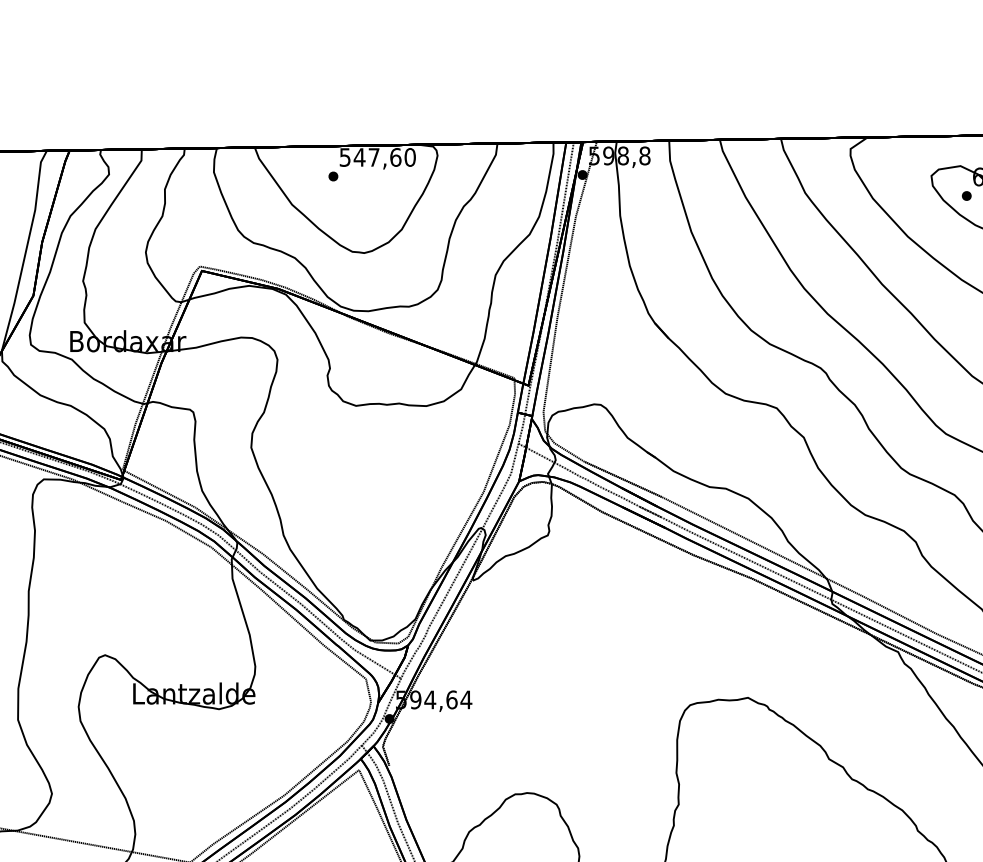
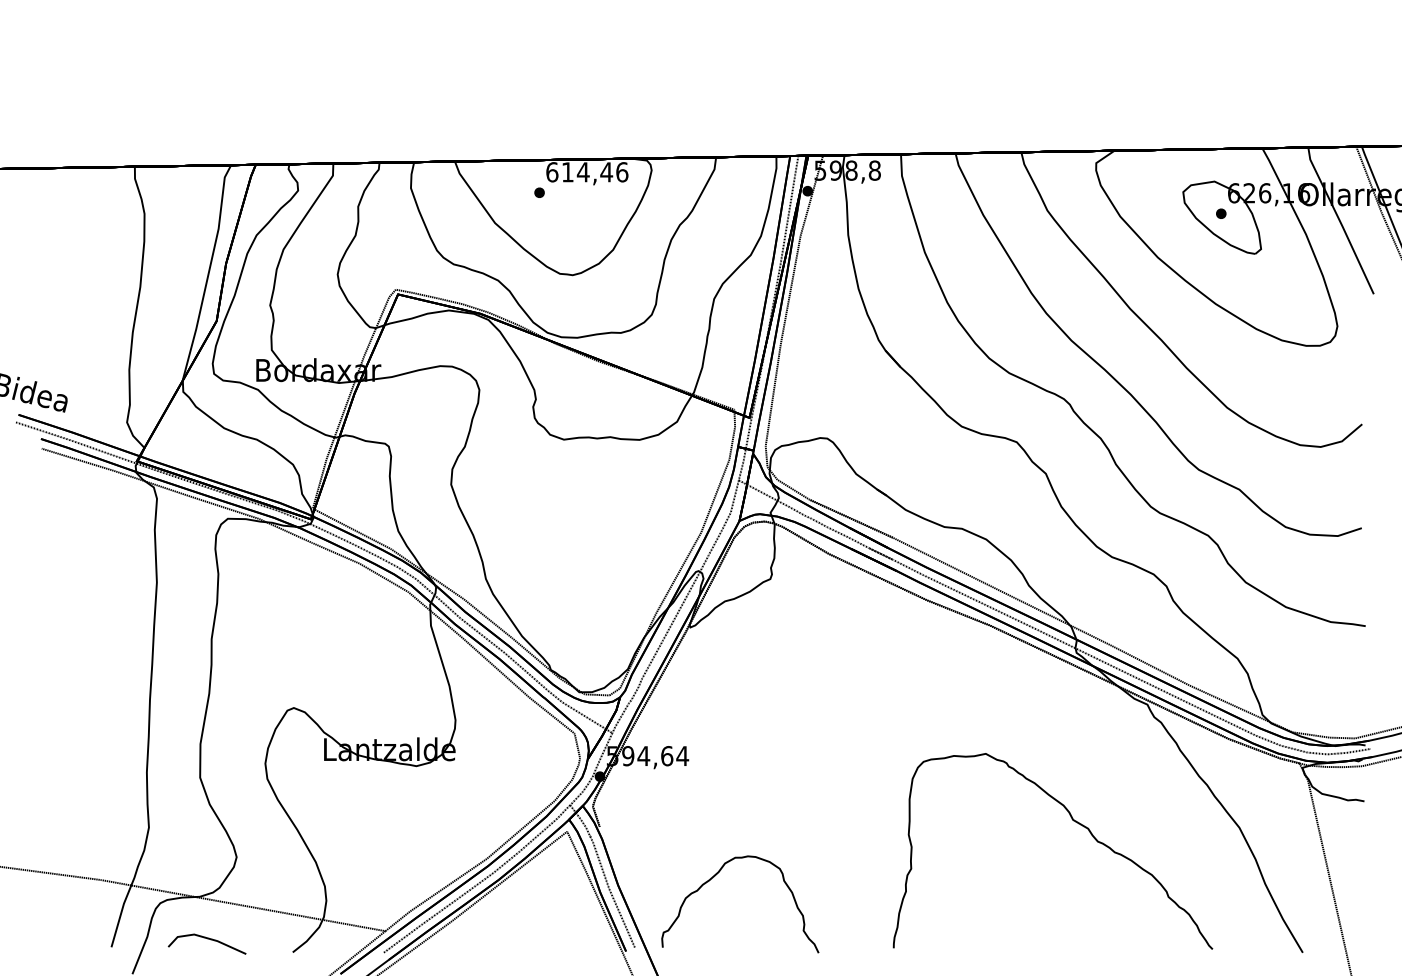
text: (377, 157) -> (587, 172), 547,60 -> 614,46

